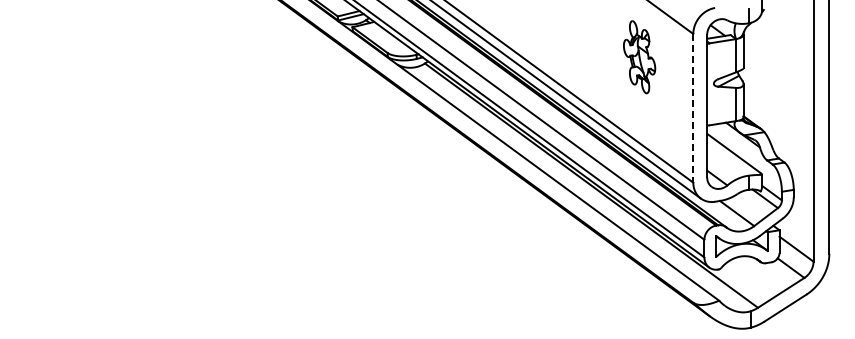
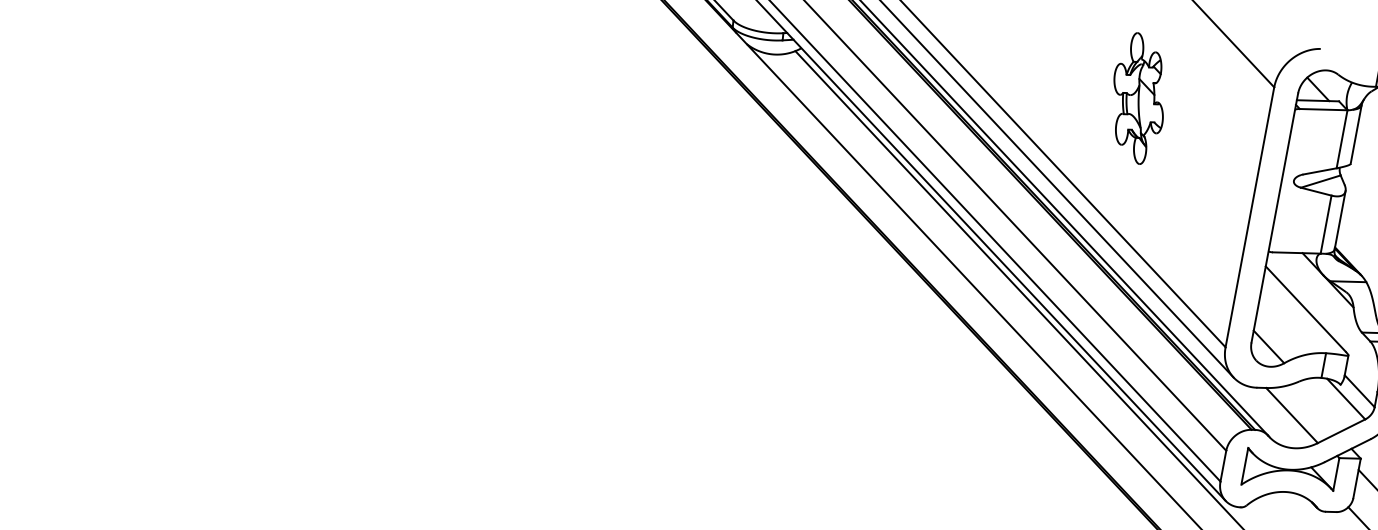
part: (639, 57) -> (1138, 98), moved
line: (693, 108) -> (1250, 217), dashed -> solid

